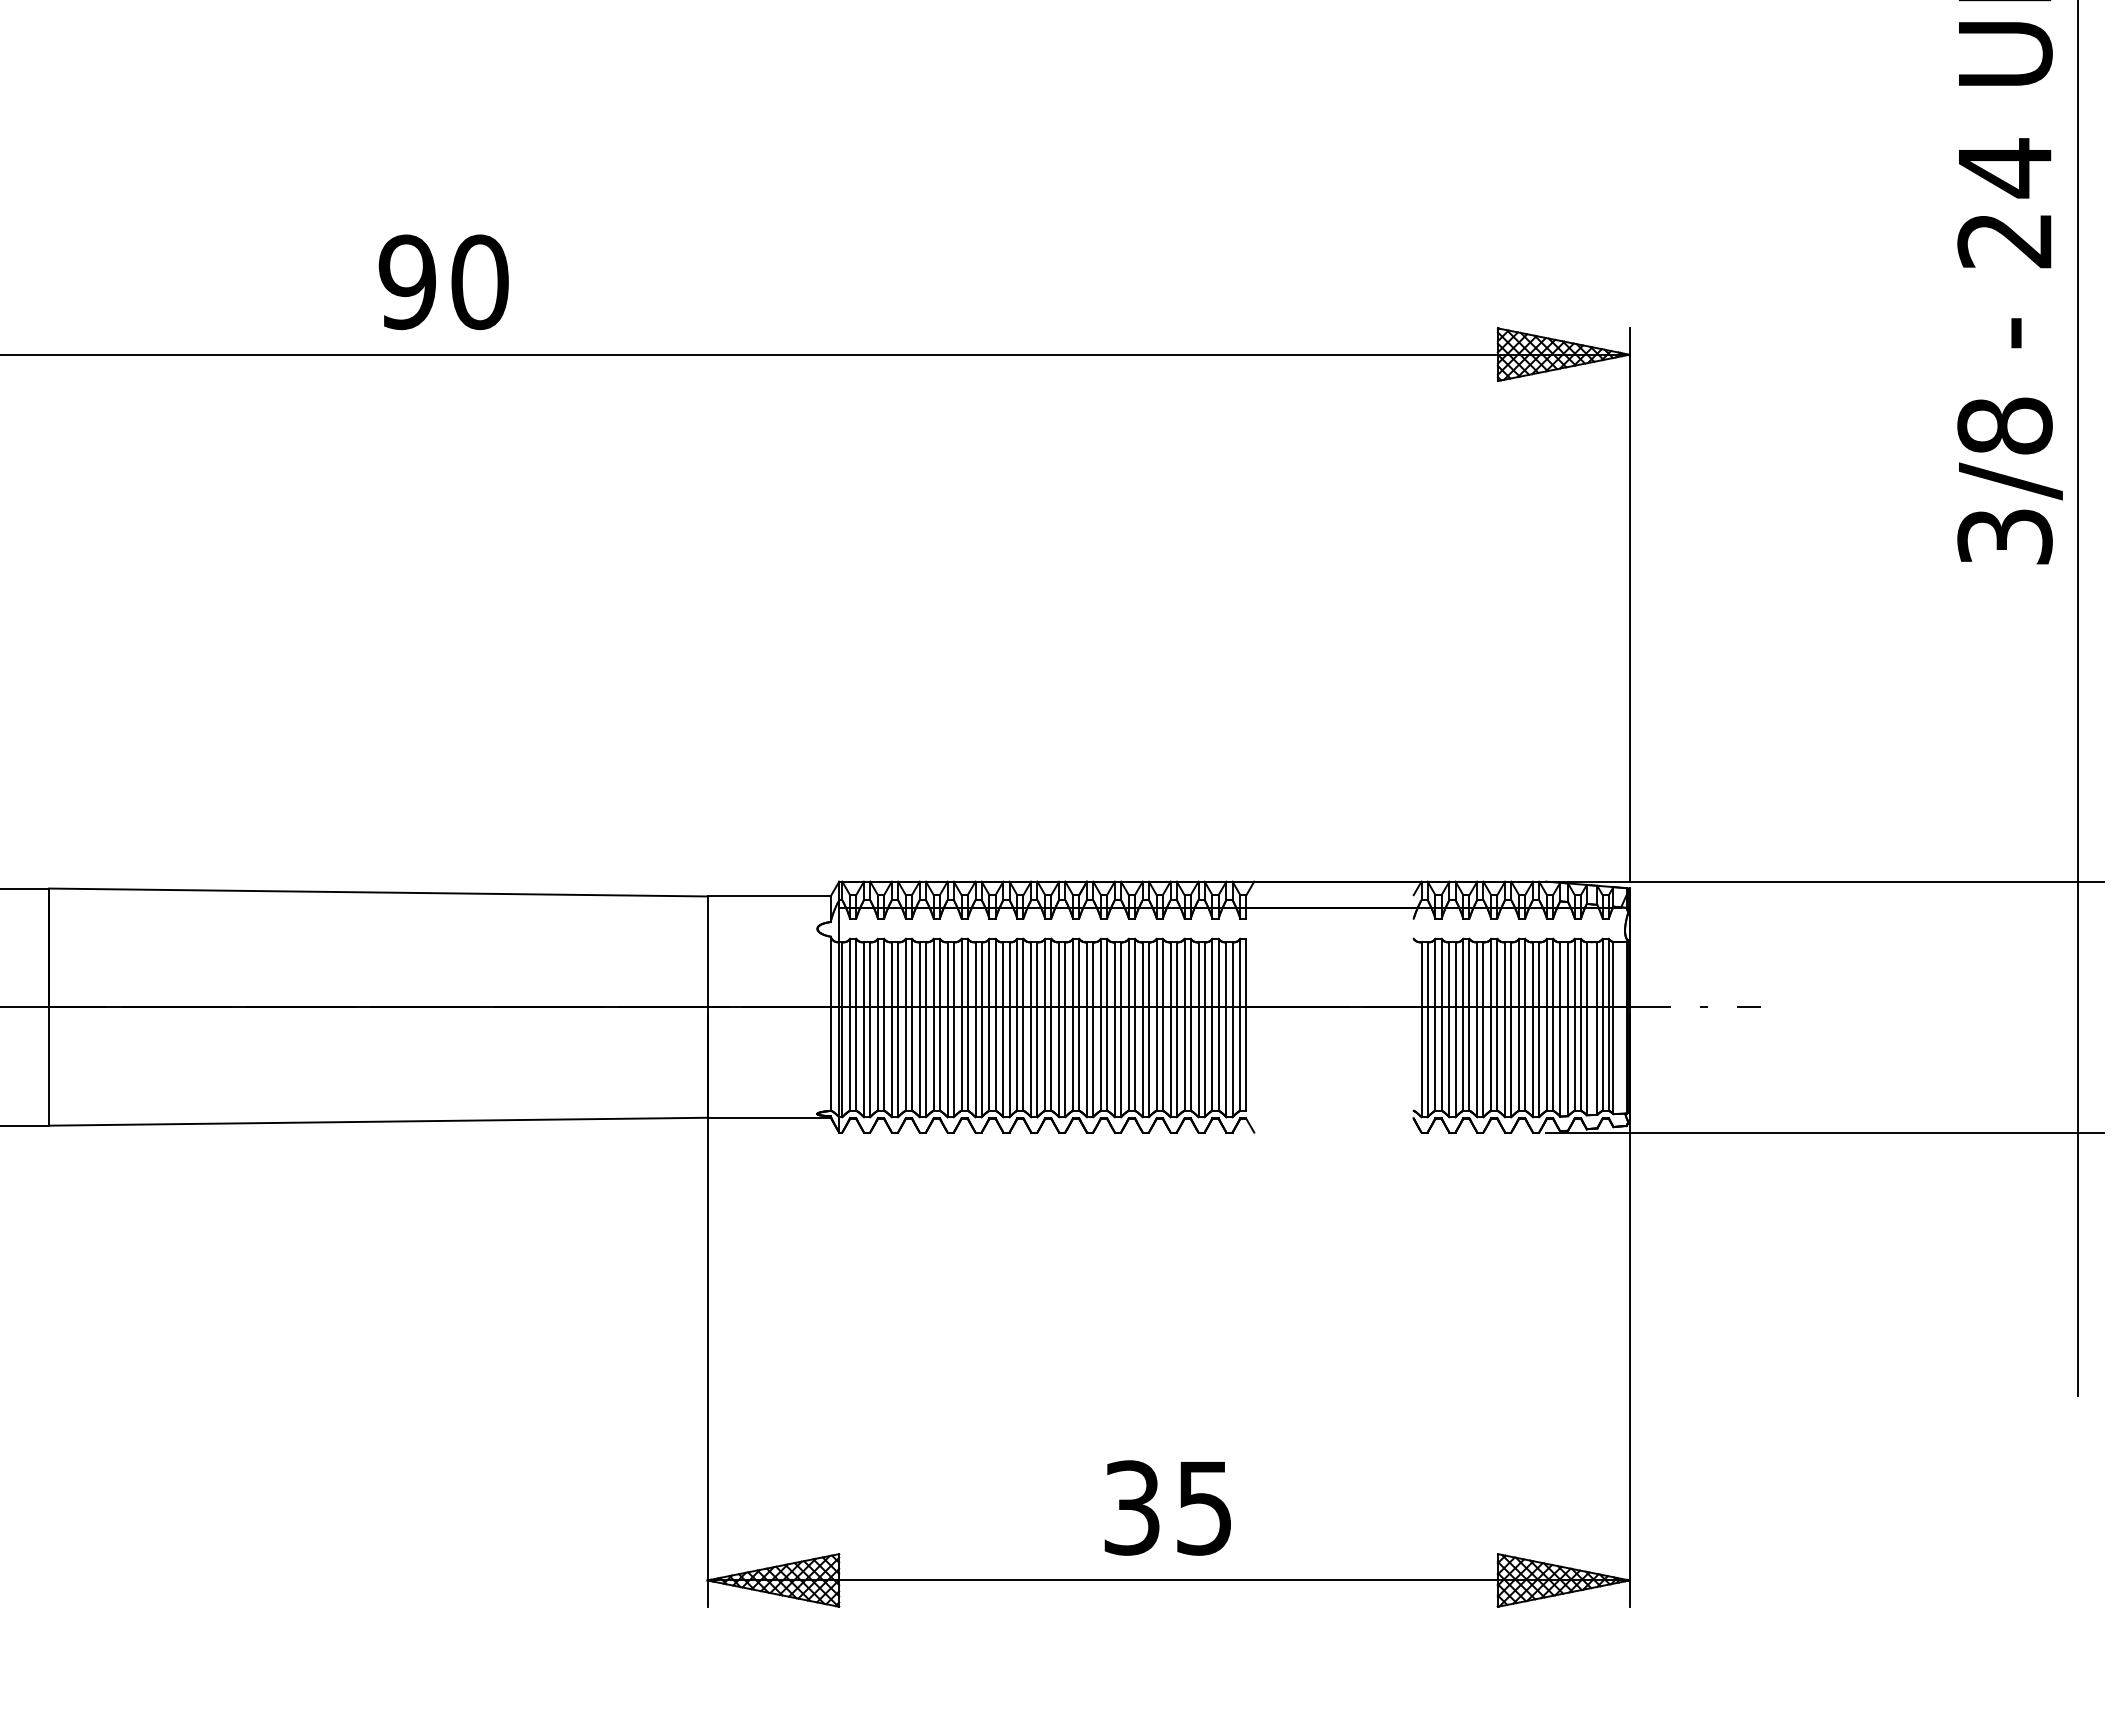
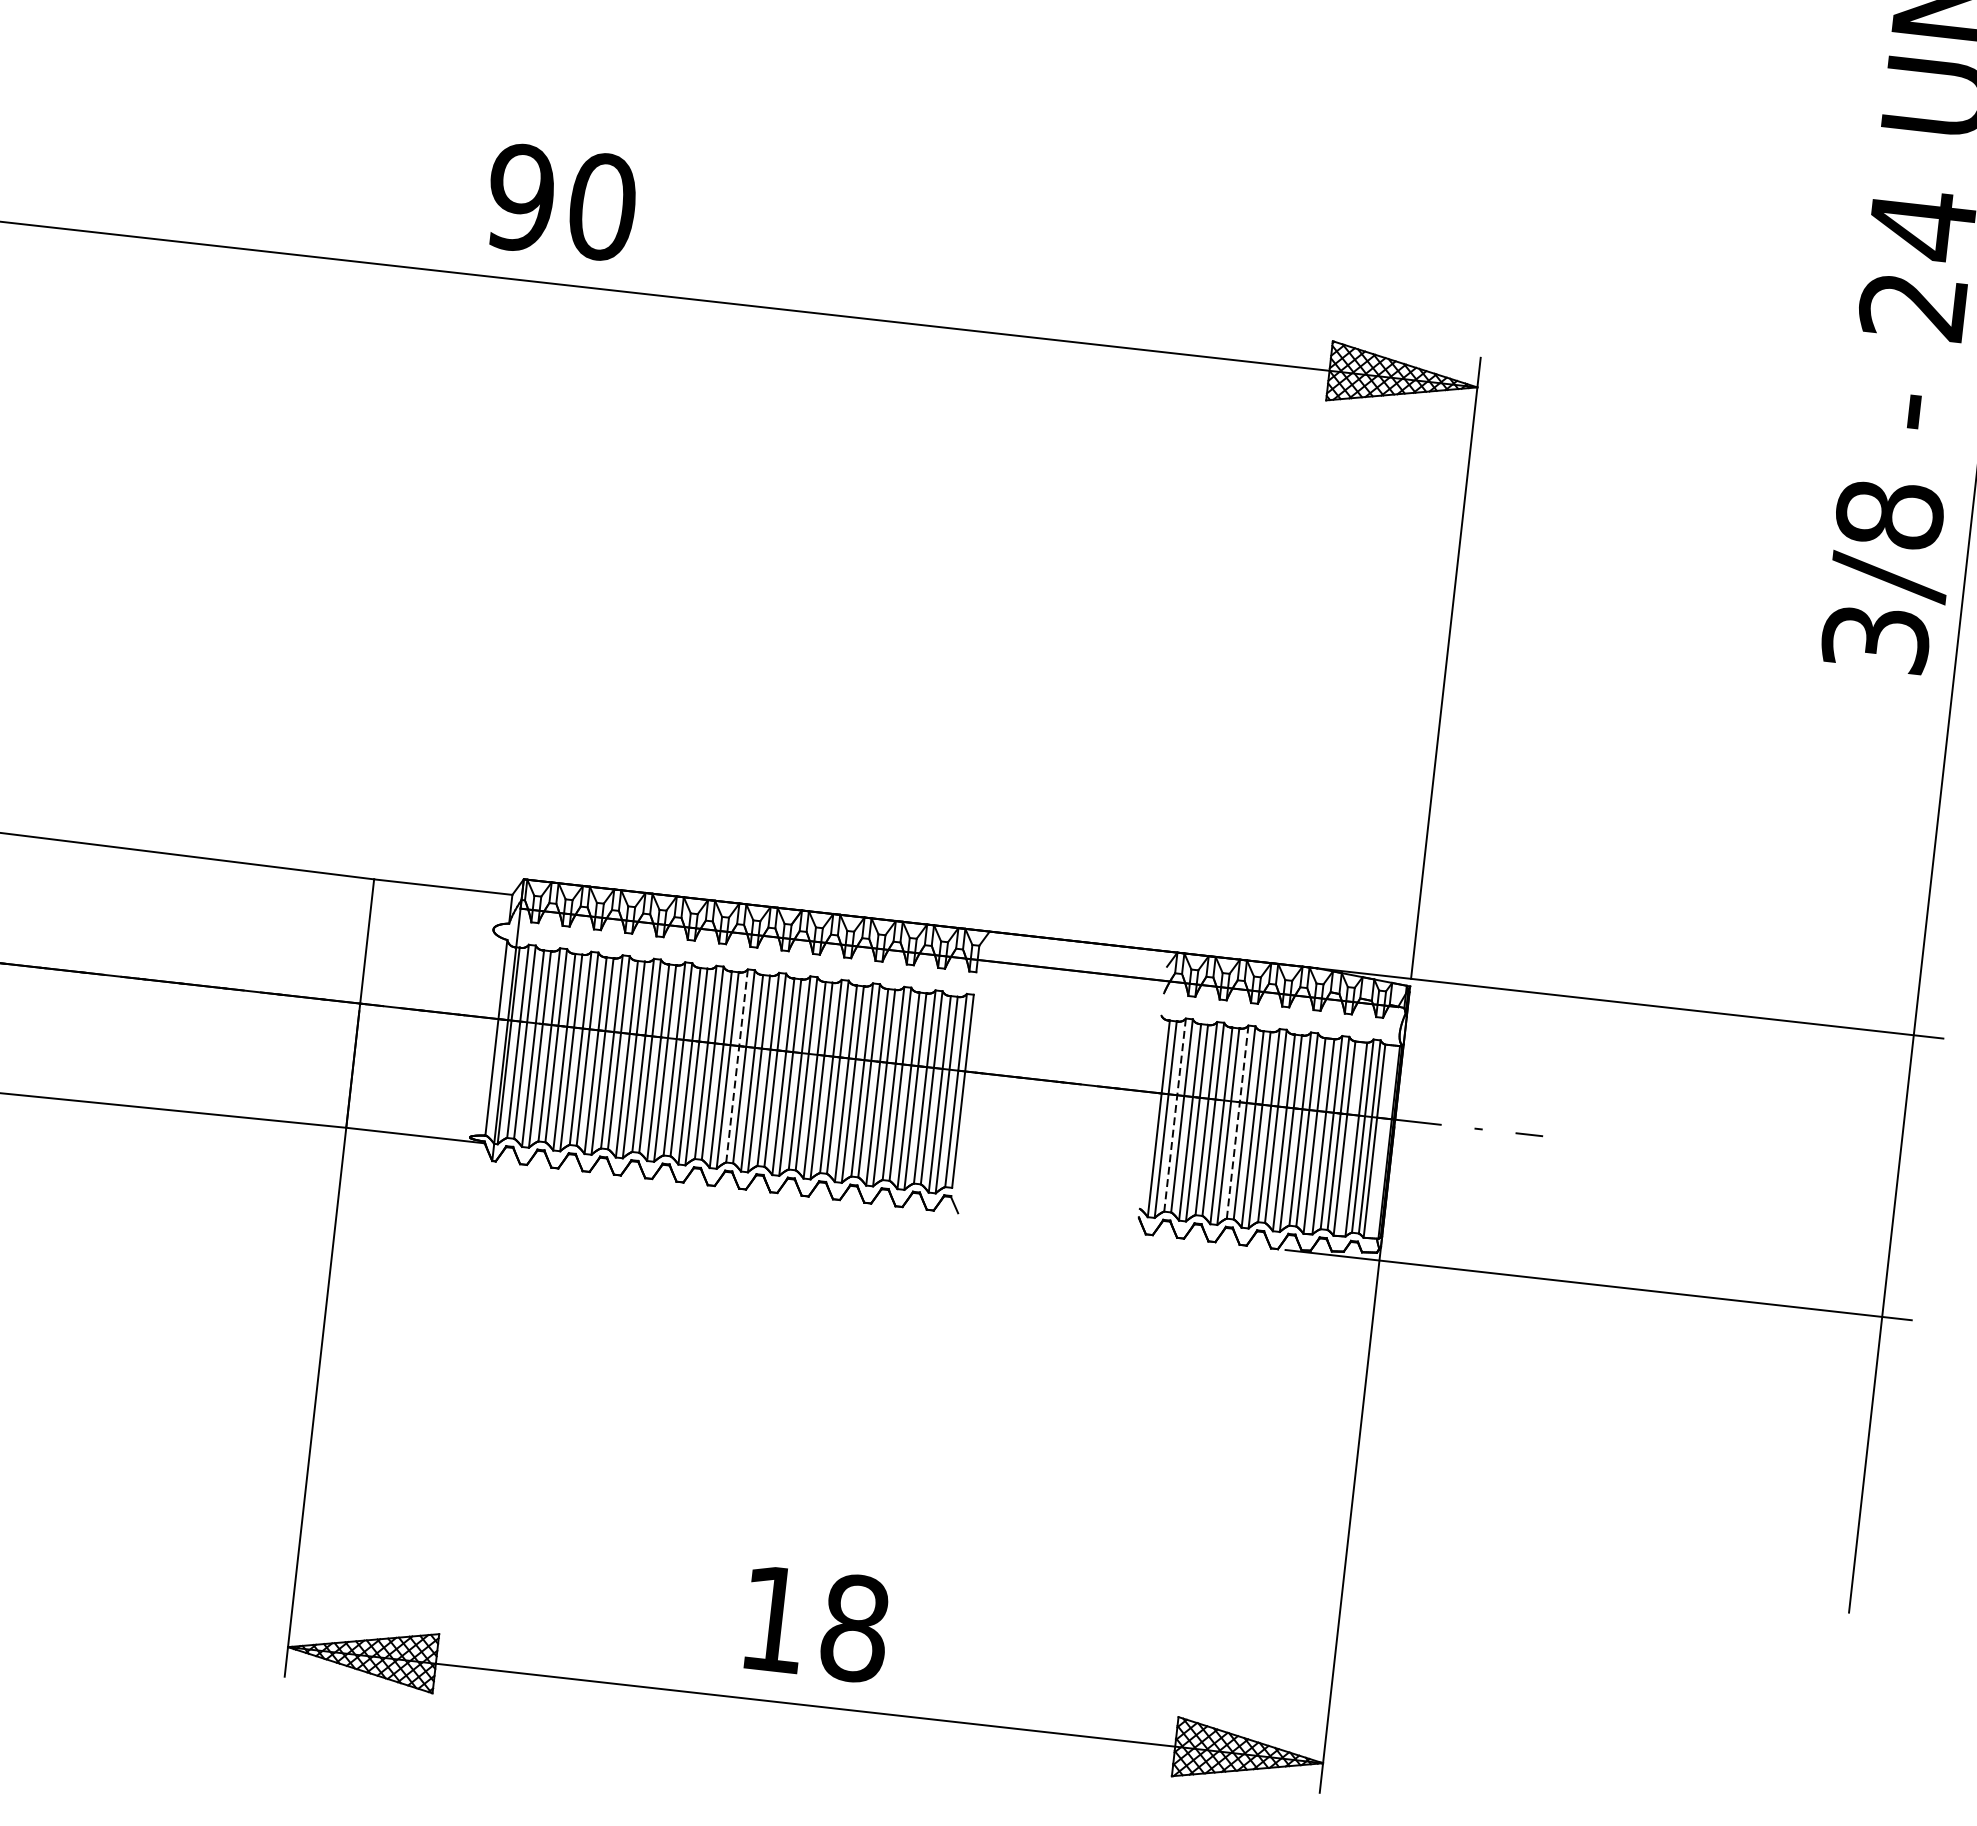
text: (443, 282) -> (561, 202), moved
line: (1045, 1024) -> (737, 1065), solid -> dashed
line: (1435, 1024) -> (1175, 1114), solid -> dashed
line: (1491, 1024) -> (1238, 1121), solid -> dashed
text: (1168, 1507) -> (814, 1623), 35 -> 18

